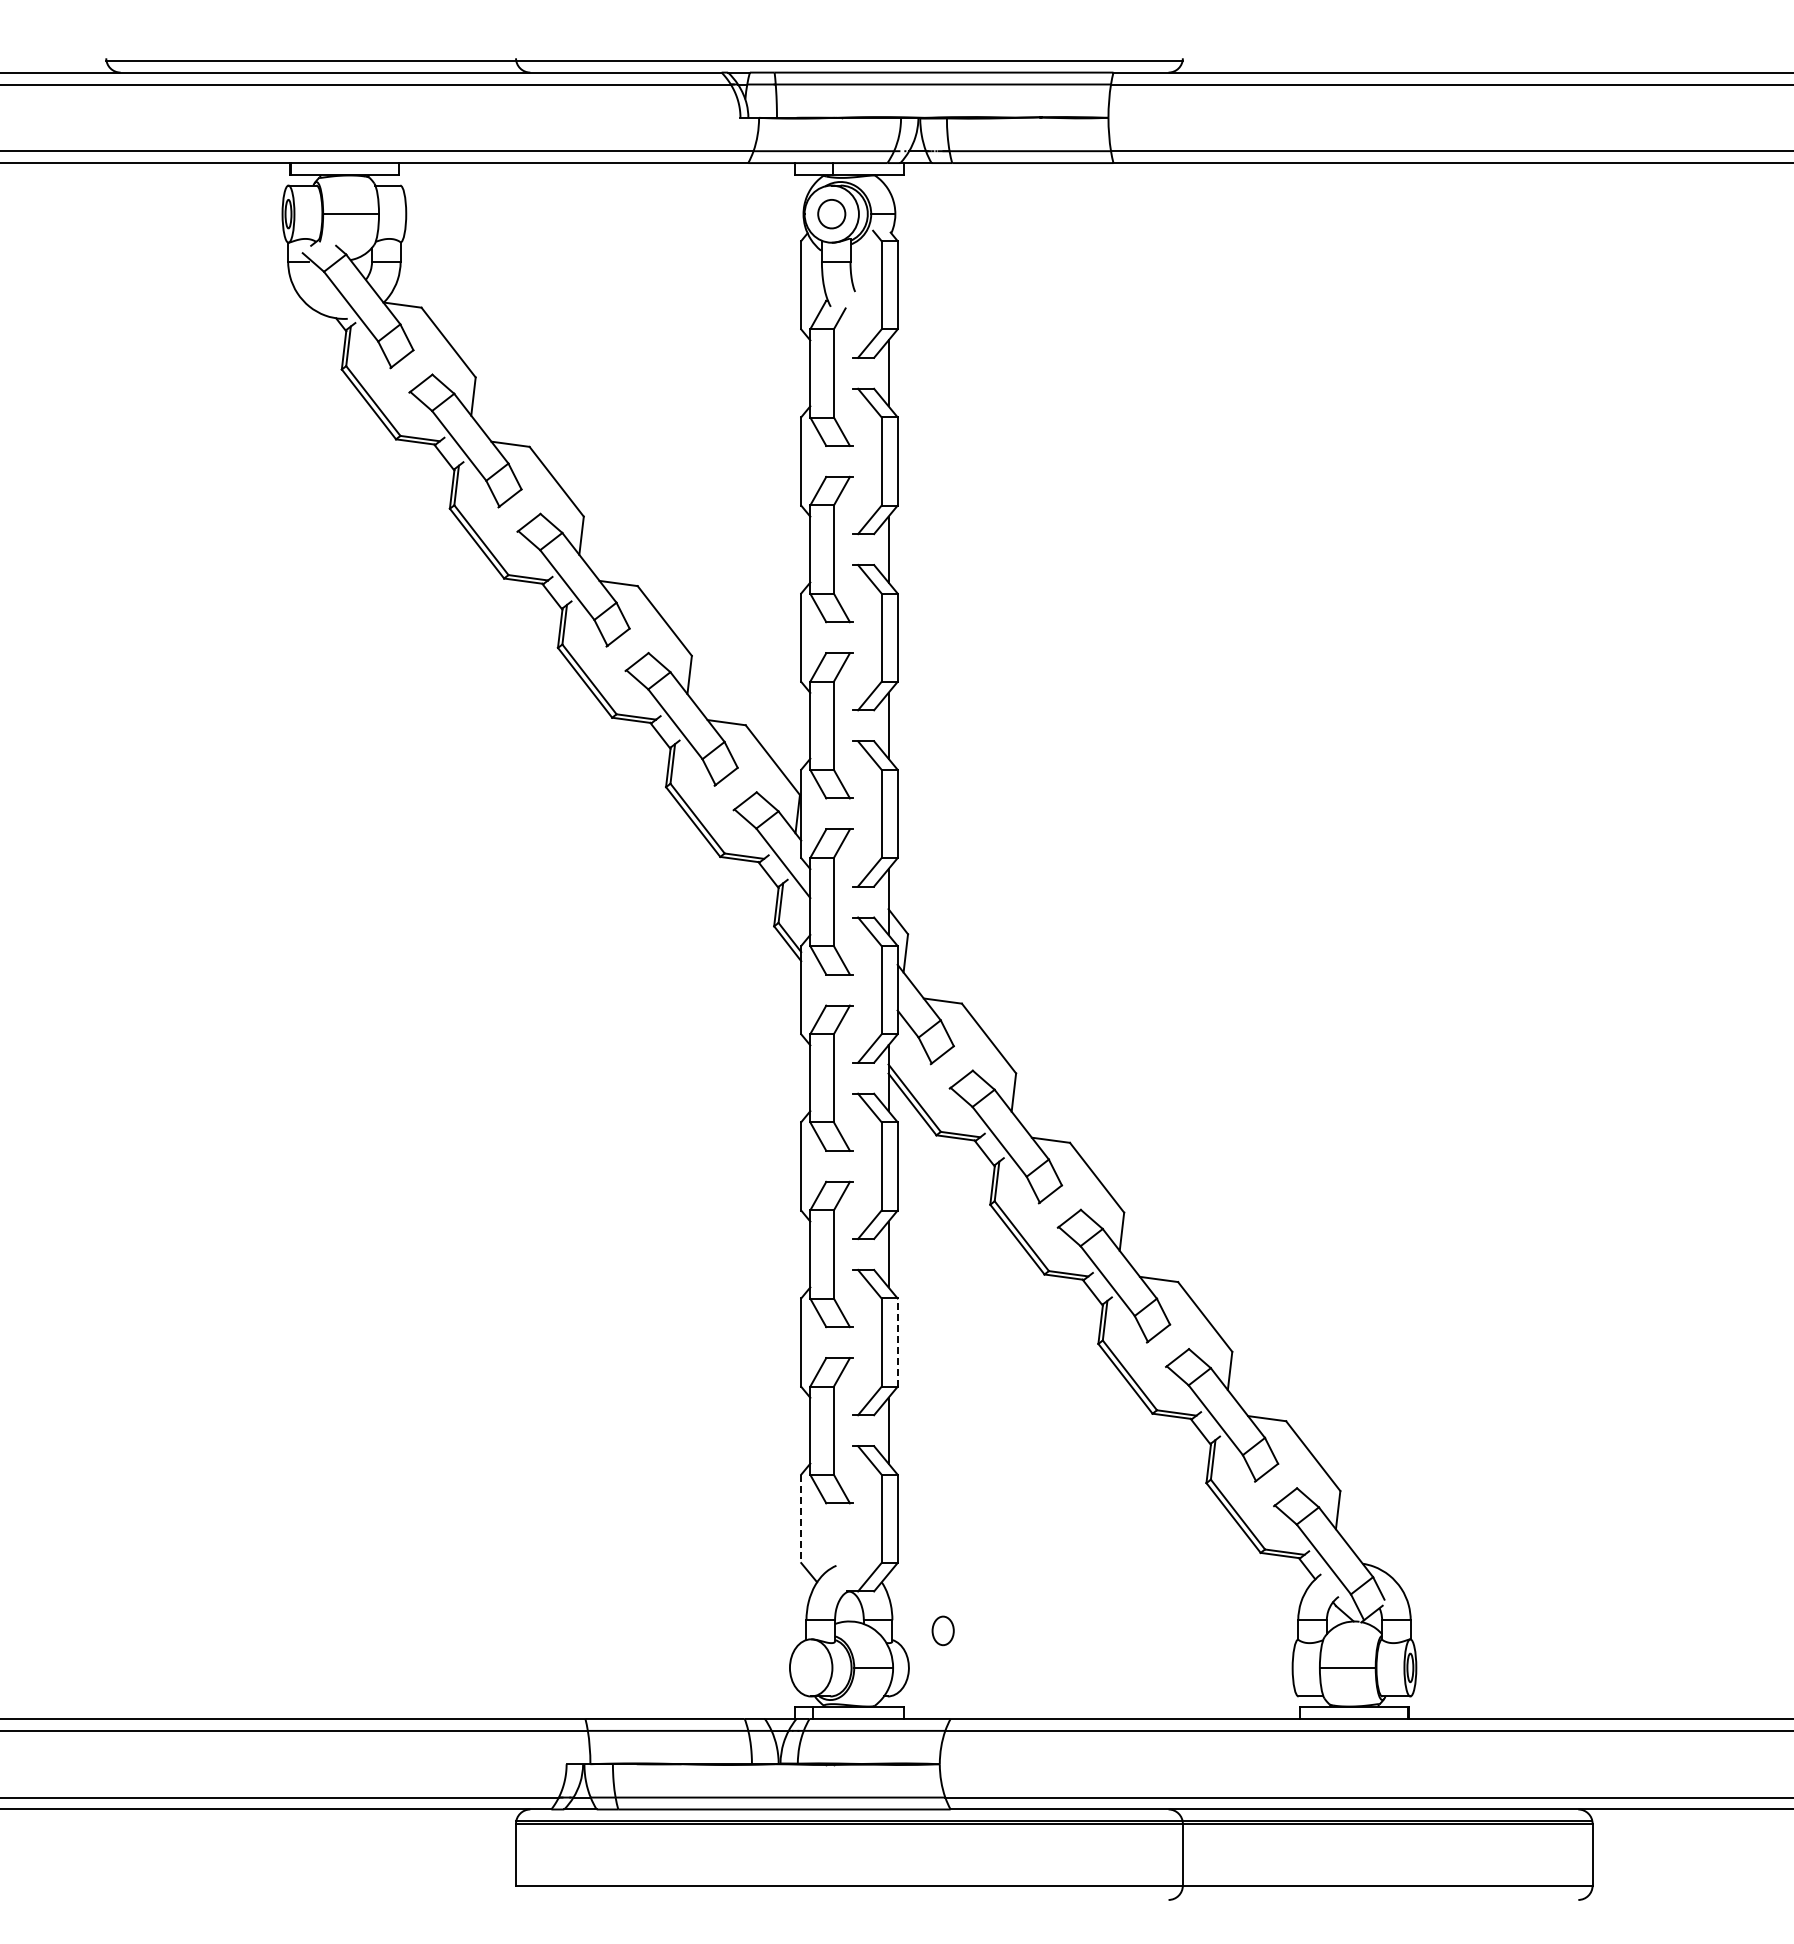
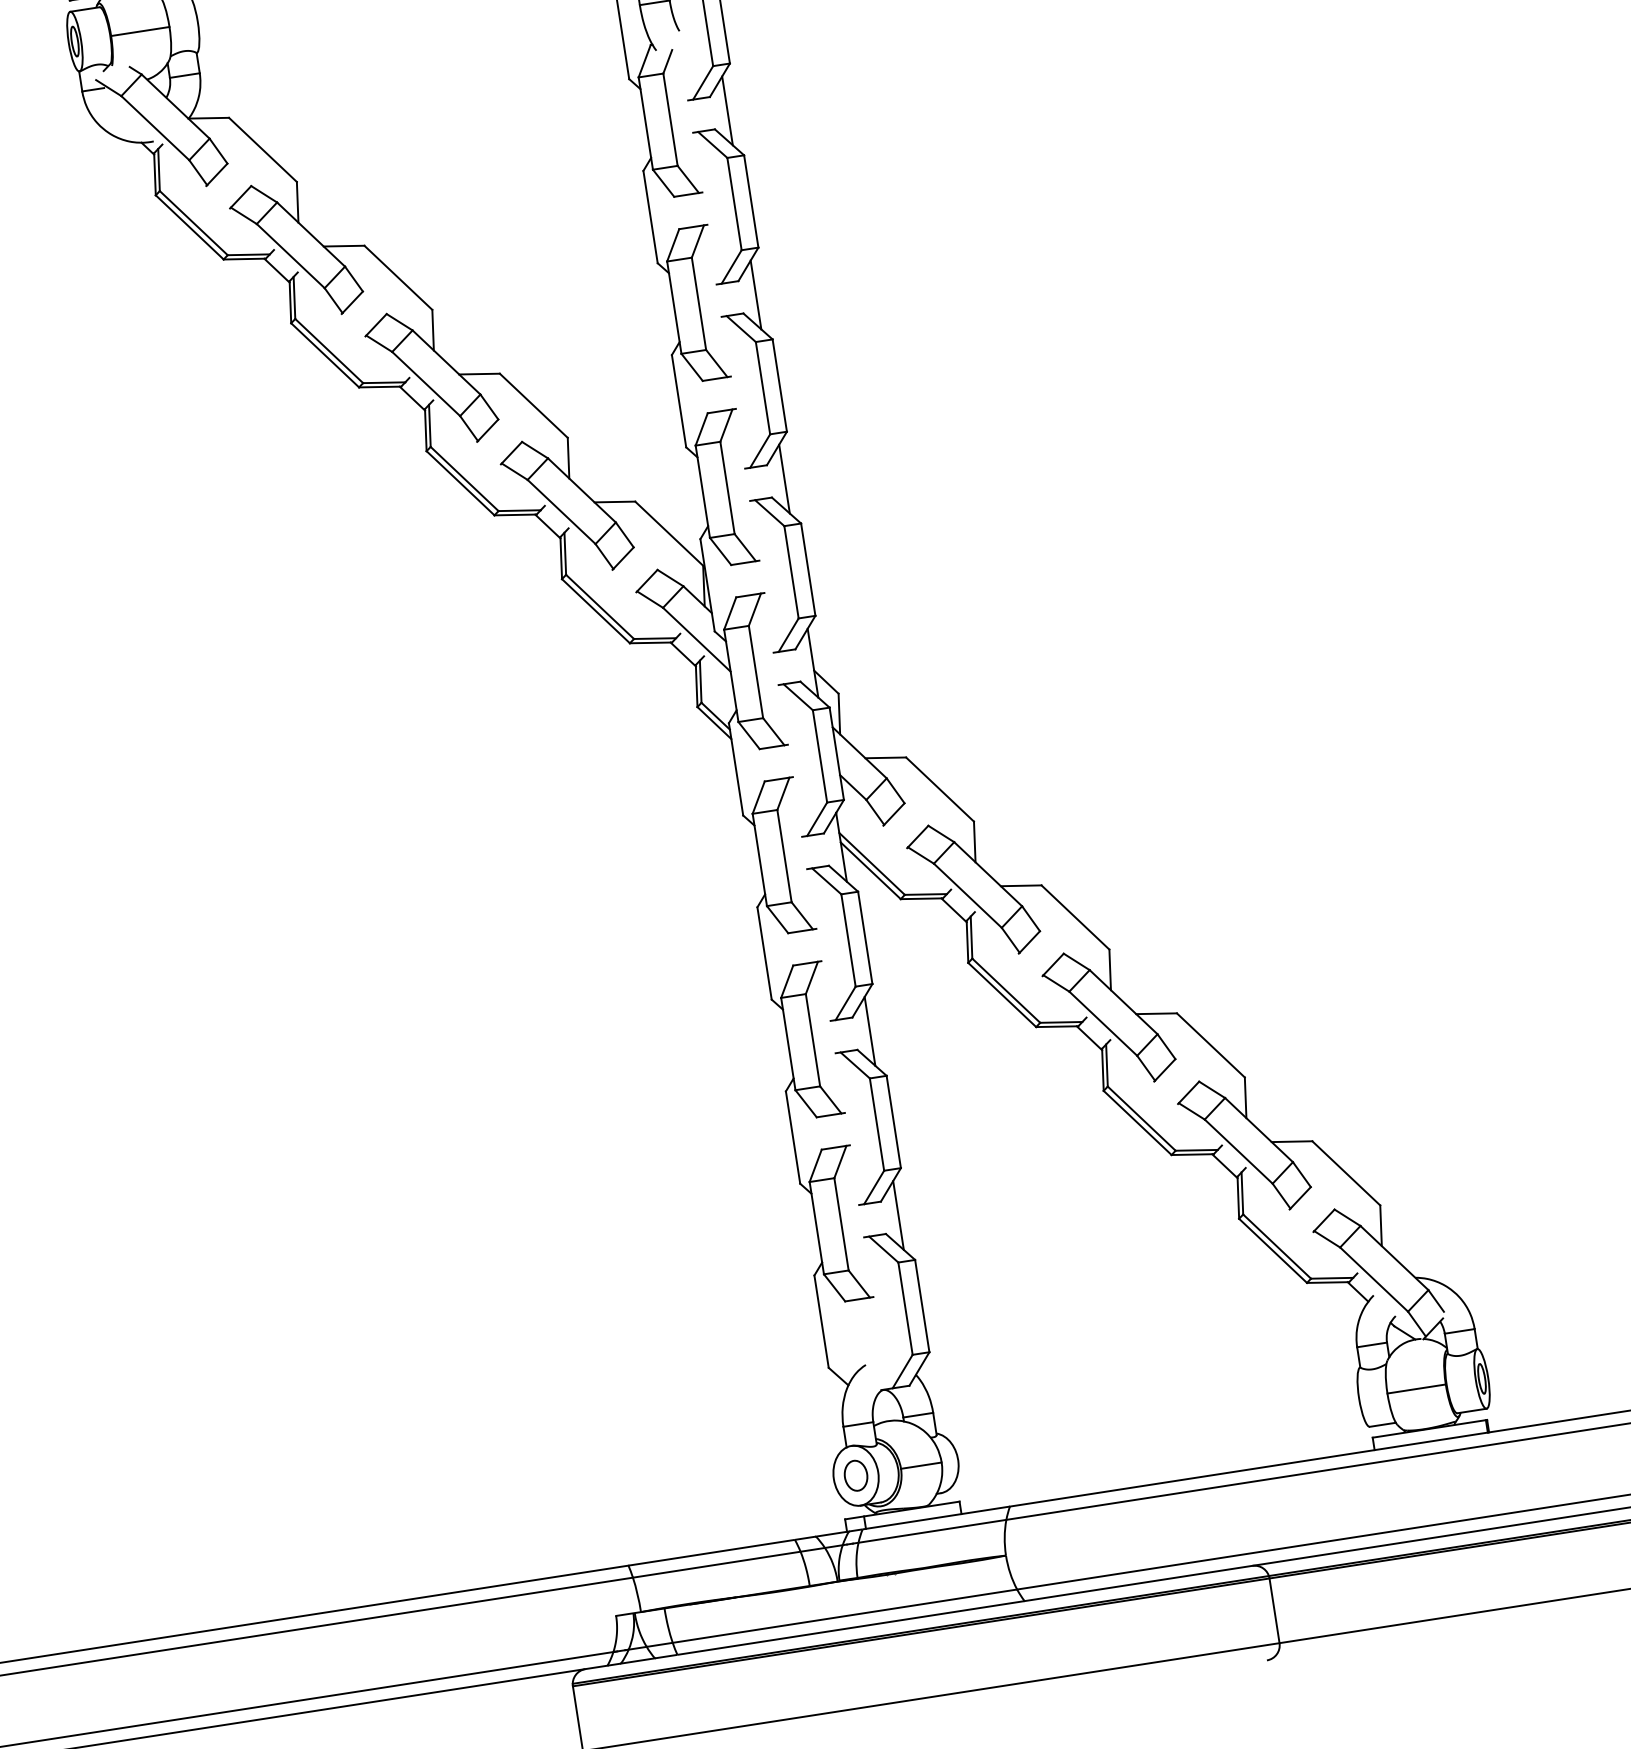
line: (897, 1342) -> (893, 1121), dashed -> solid
line: (801, 1519) -> (821, 1322), dashed -> solid
part: (942, 1630) -> (855, 1475), moved

